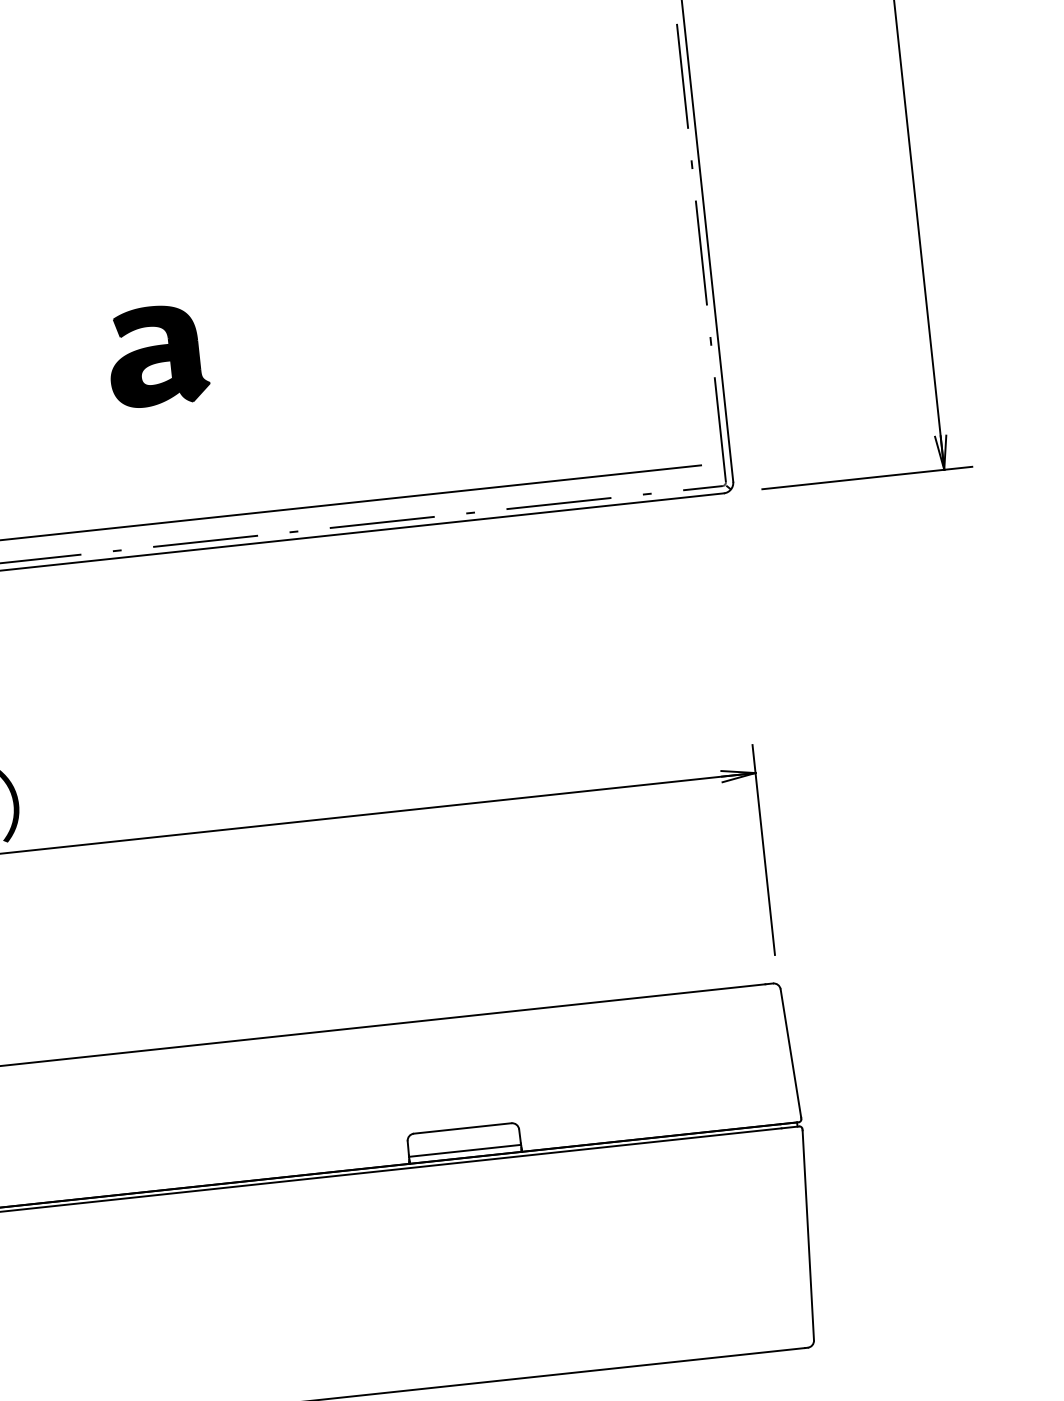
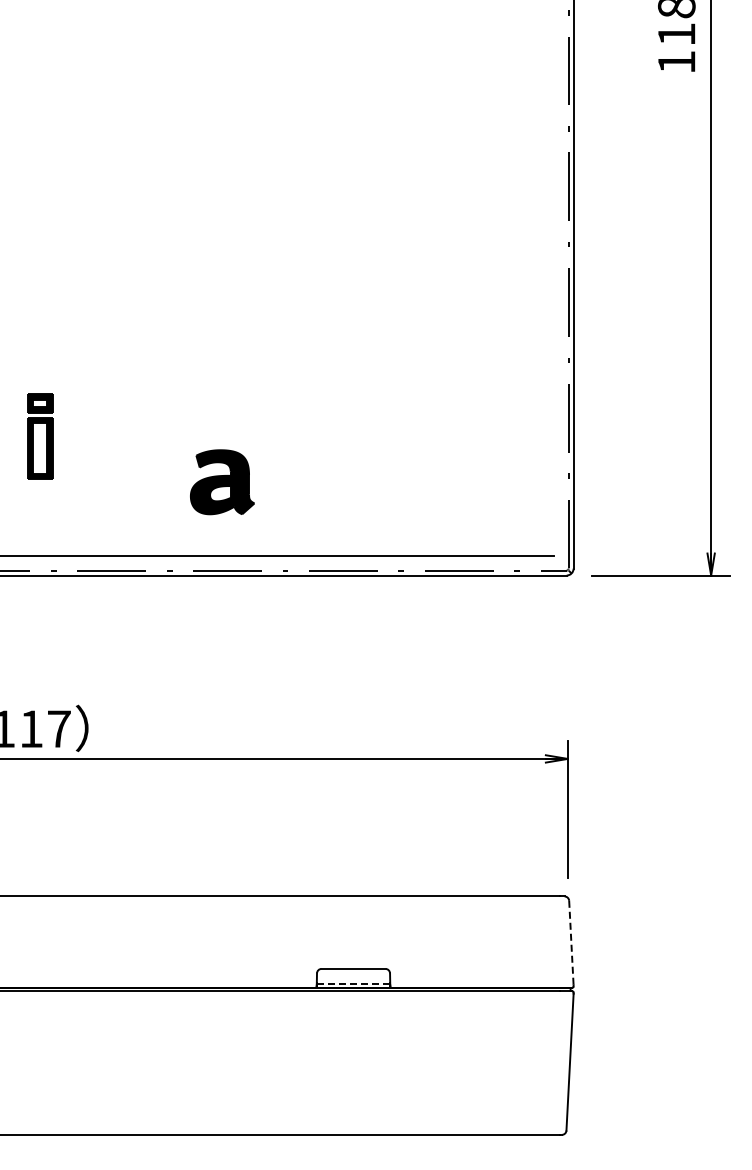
part: (157, 356) -> (222, 482), moved
line: (791, 1054) -> (571, 943), solid -> dashed
line: (465, 1150) -> (353, 983), solid -> dashed

